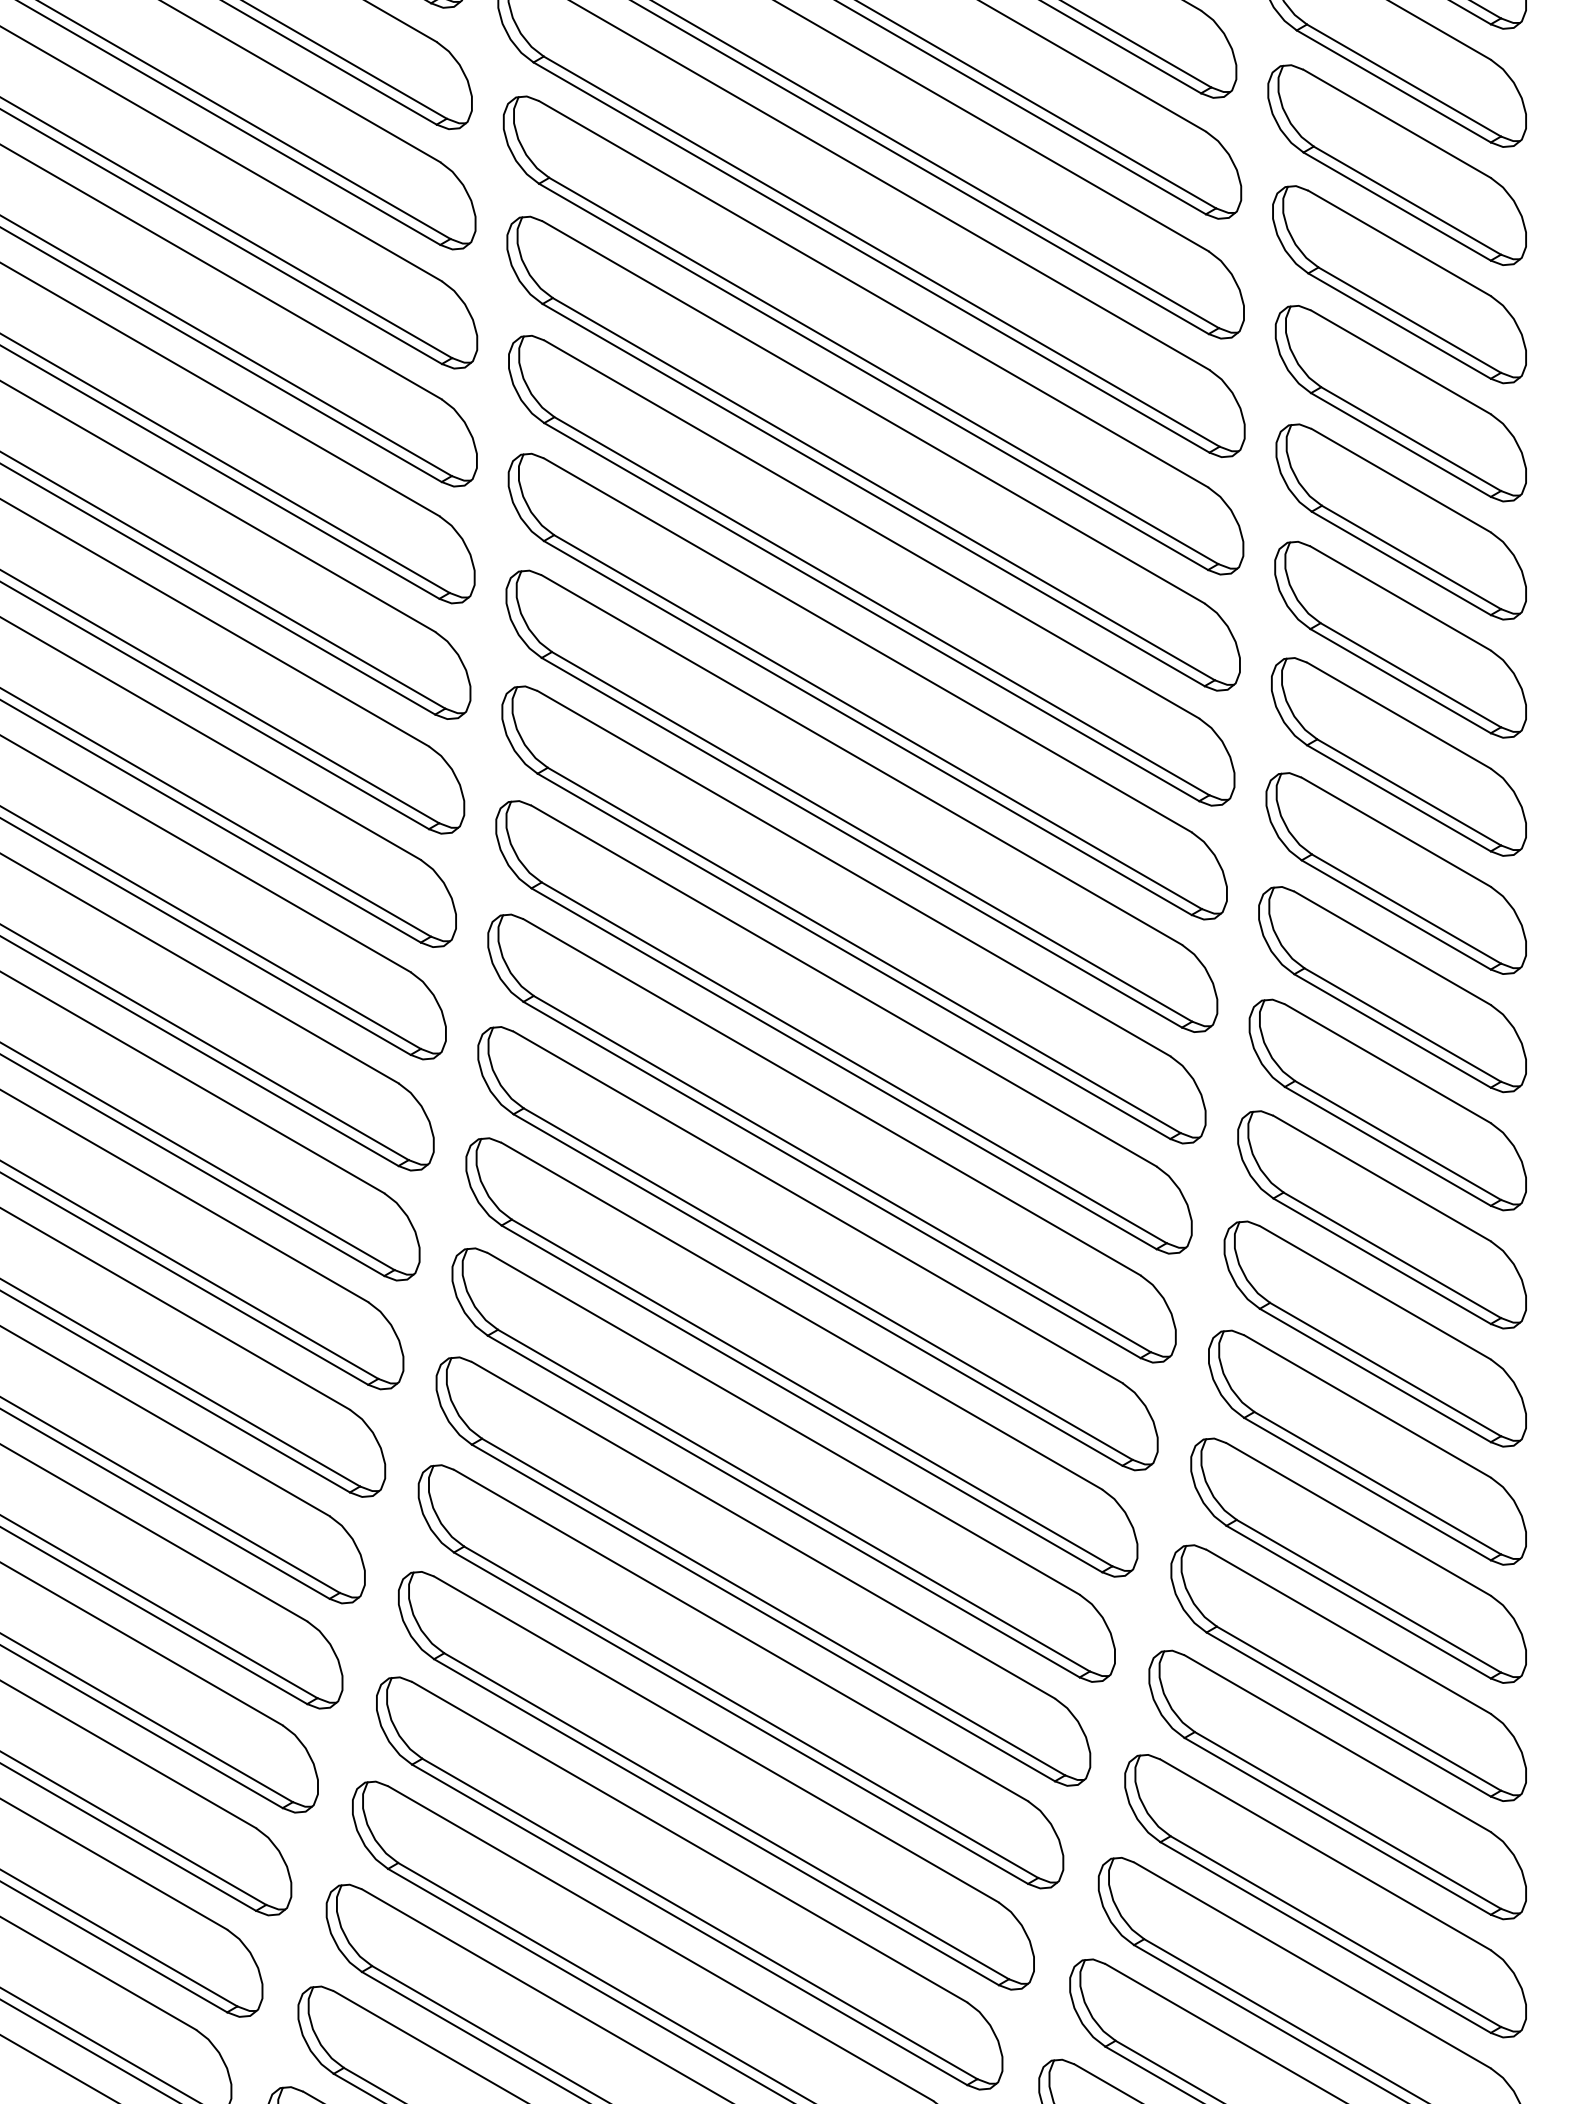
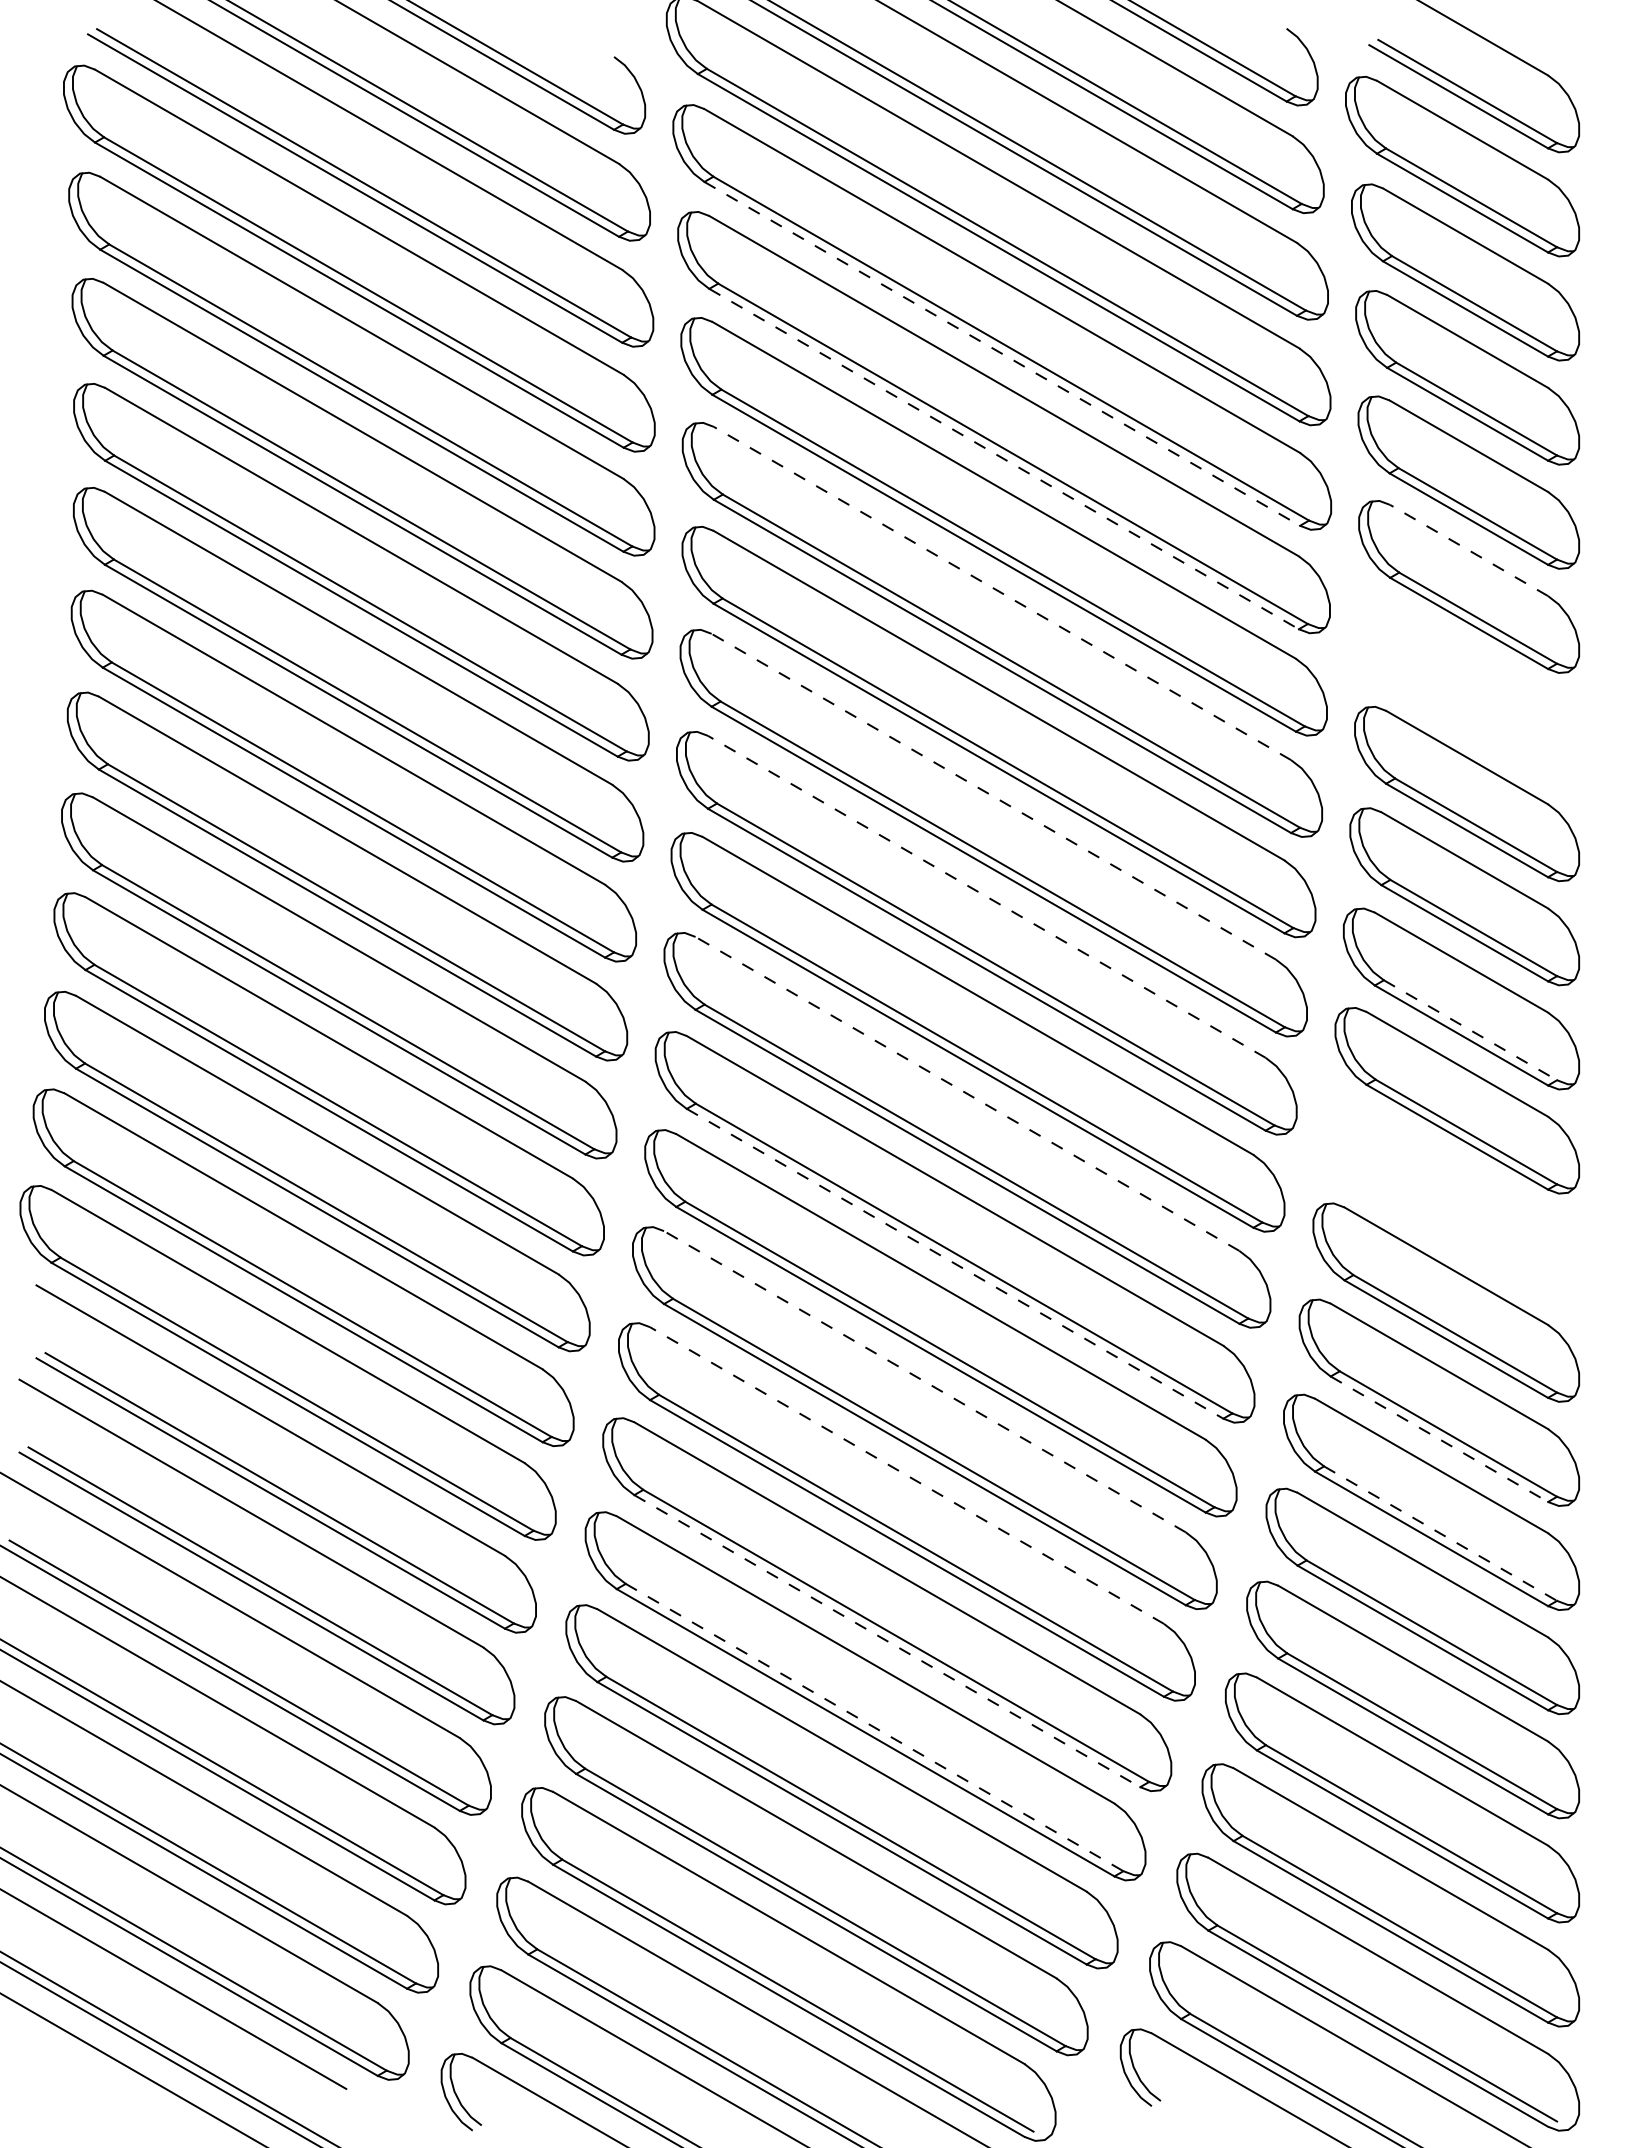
line: (871, 257) -> (1002, 353), solid -> dashed
line: (874, 377) -> (1004, 459), solid -> dashed
line: (1400, 480) -> (1468, 550), solid -> dashed
line: (871, 529) -> (1002, 593), solid -> dashed
part: (1400, 639) -> (1468, 690), removed
line: (861, 759) -> (993, 796), solid -> dashed
line: (853, 873) -> (986, 896), solid -> dashed
line: (1402, 1025) -> (1470, 1030), solid -> dashed
line: (832, 1096) -> (967, 1093), solid -> dashed
part: (1381, 1219) -> (1451, 1201), removed
line: (818, 1289) -> (955, 1263), solid -> dashed
line: (783, 1423) -> (924, 1381), solid -> dashed
line: (1367, 1489) -> (1439, 1439), solid -> dashed
line: (763, 1530) -> (907, 1475), solid -> dashed
line: (1369, 1596) -> (1441, 1533), solid -> dashed
line: (741, 1718) -> (887, 1641), solid -> dashed
line: (727, 1816) -> (875, 1727), solid -> dashed

